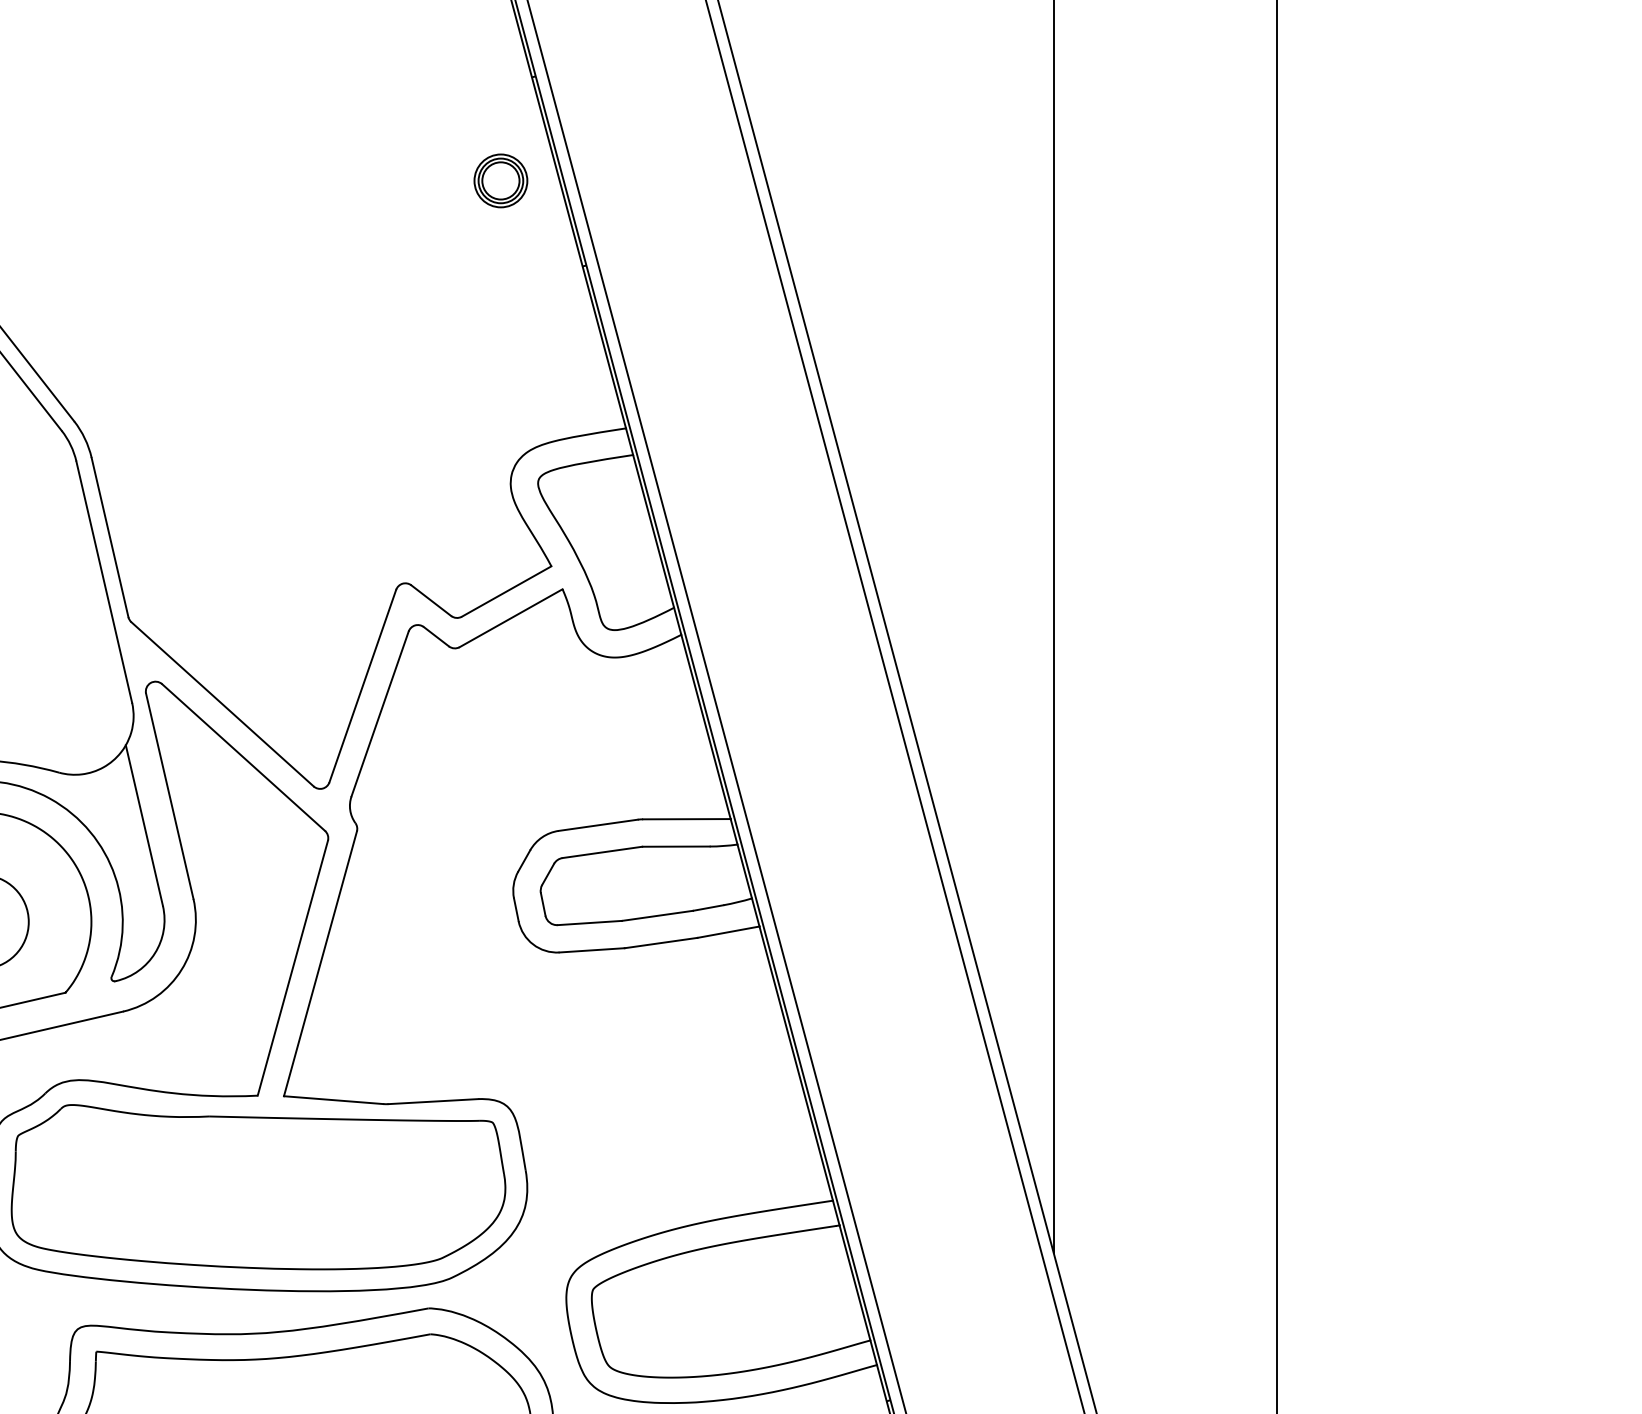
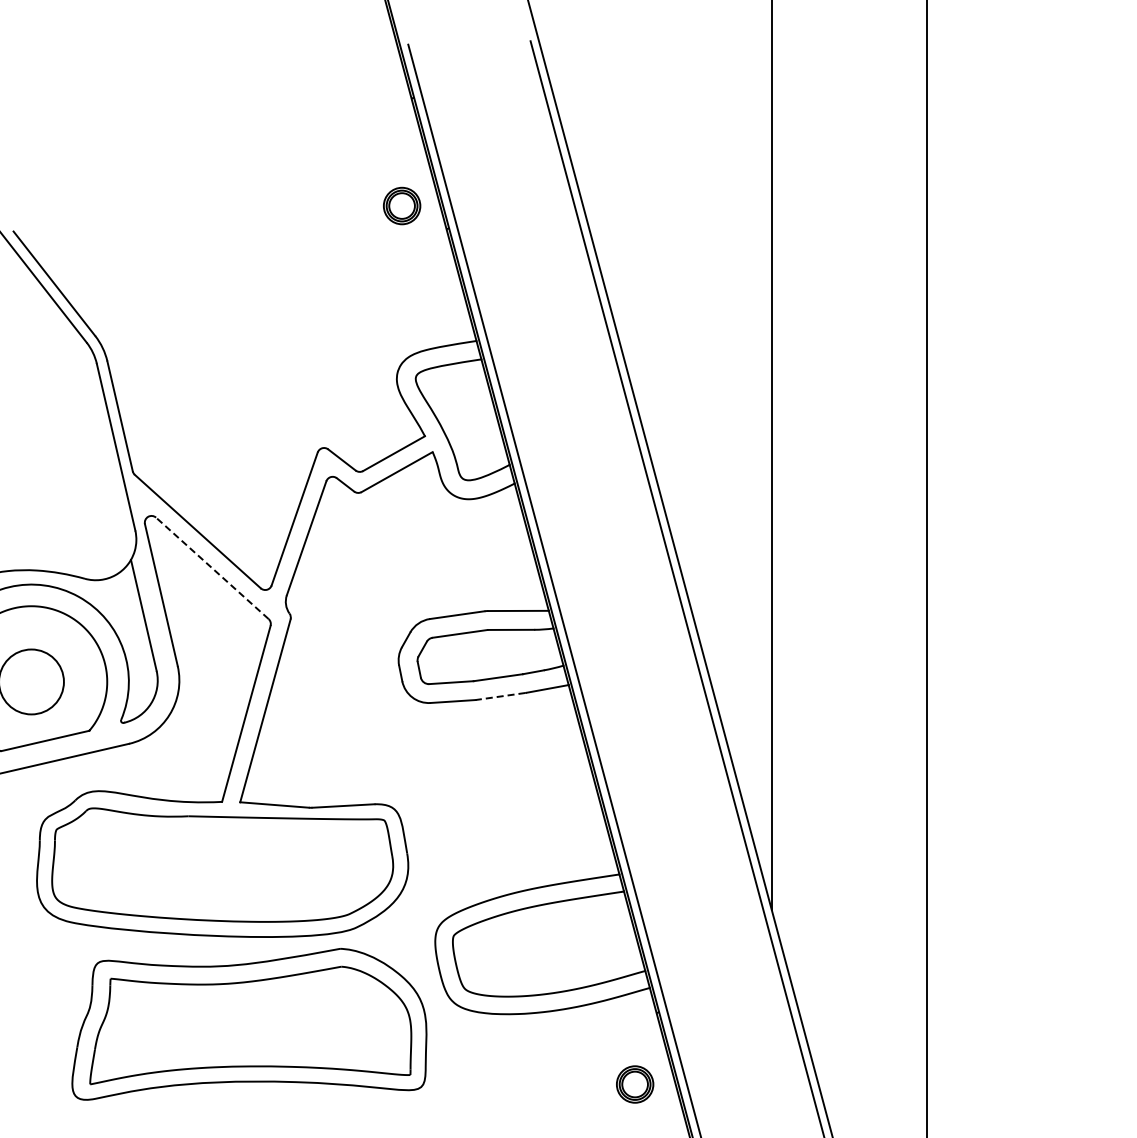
part: (501, 180) -> (402, 205), moved
line: (243, 757) -> (212, 568), solid -> dashed
line: (660, 943) -> (500, 696), solid -> dashed

